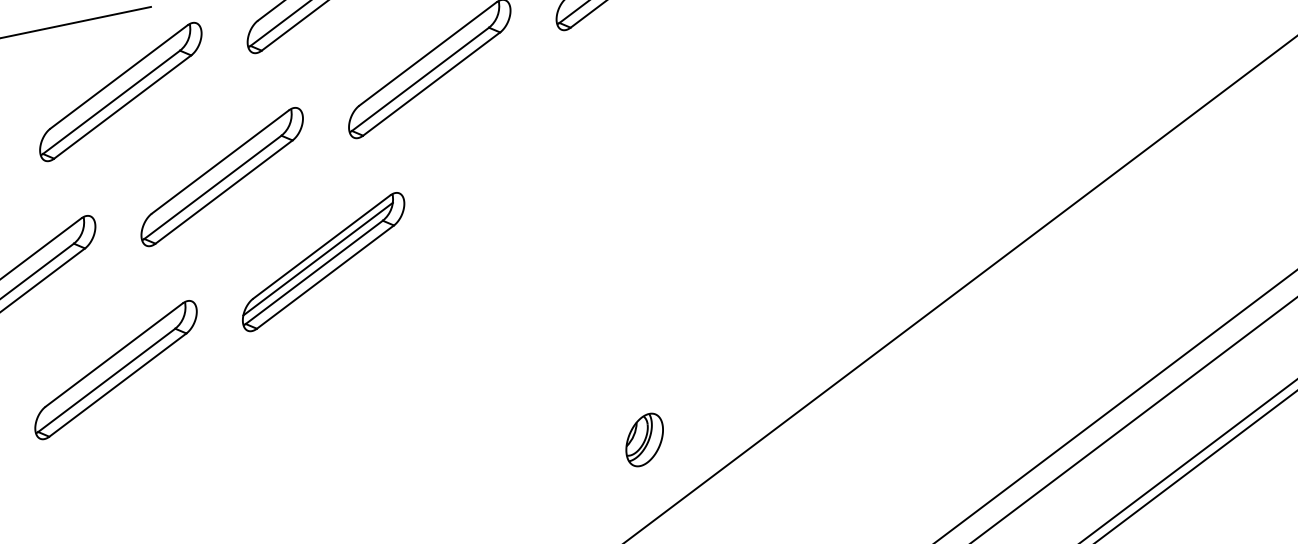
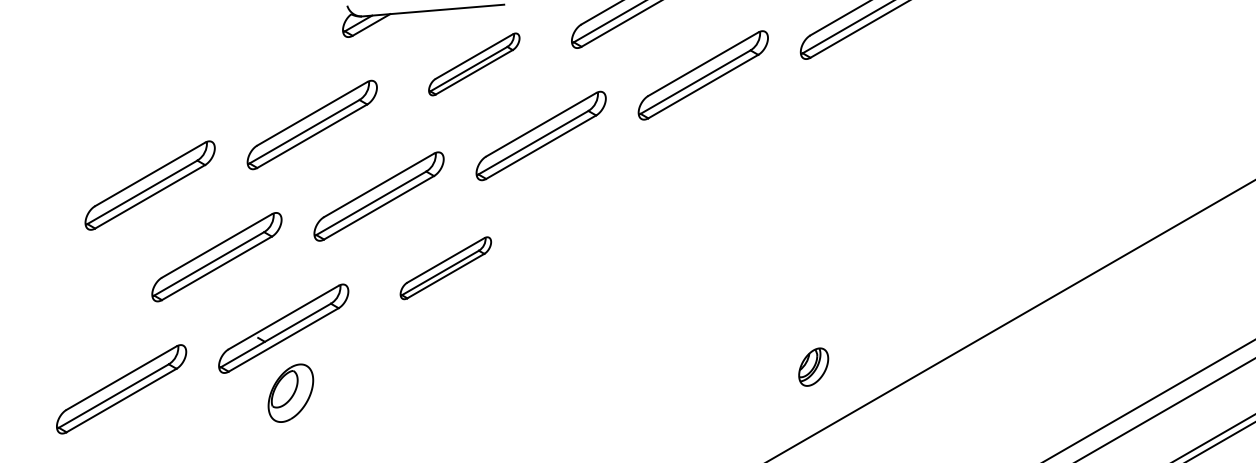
part: (119, 92) -> (473, 64), size x0.7
part: (322, 262) -> (607, 207), removed
part: (115, 370) -> (445, 268), size x0.7
part: (644, 439) -> (813, 366), moved

